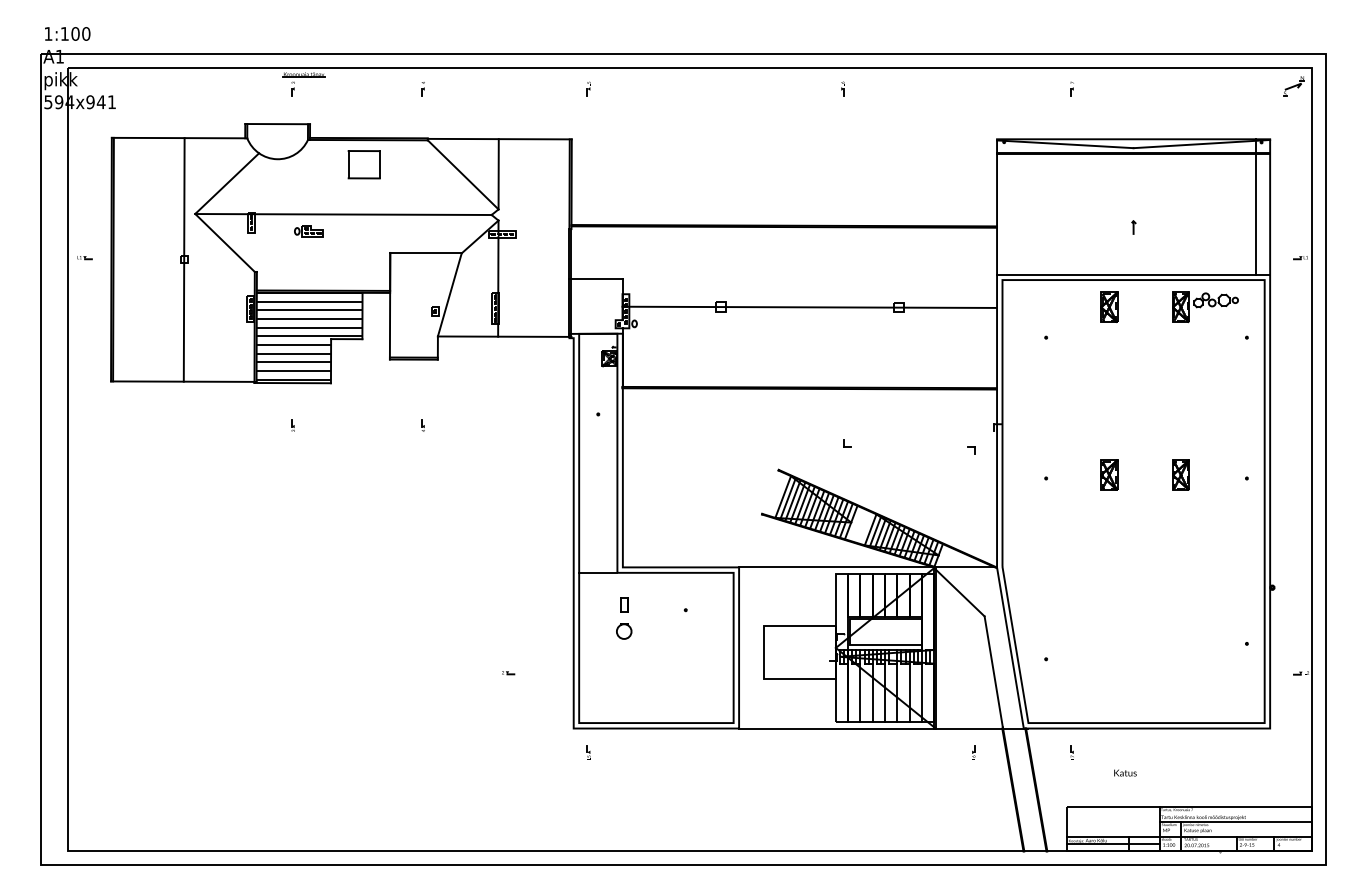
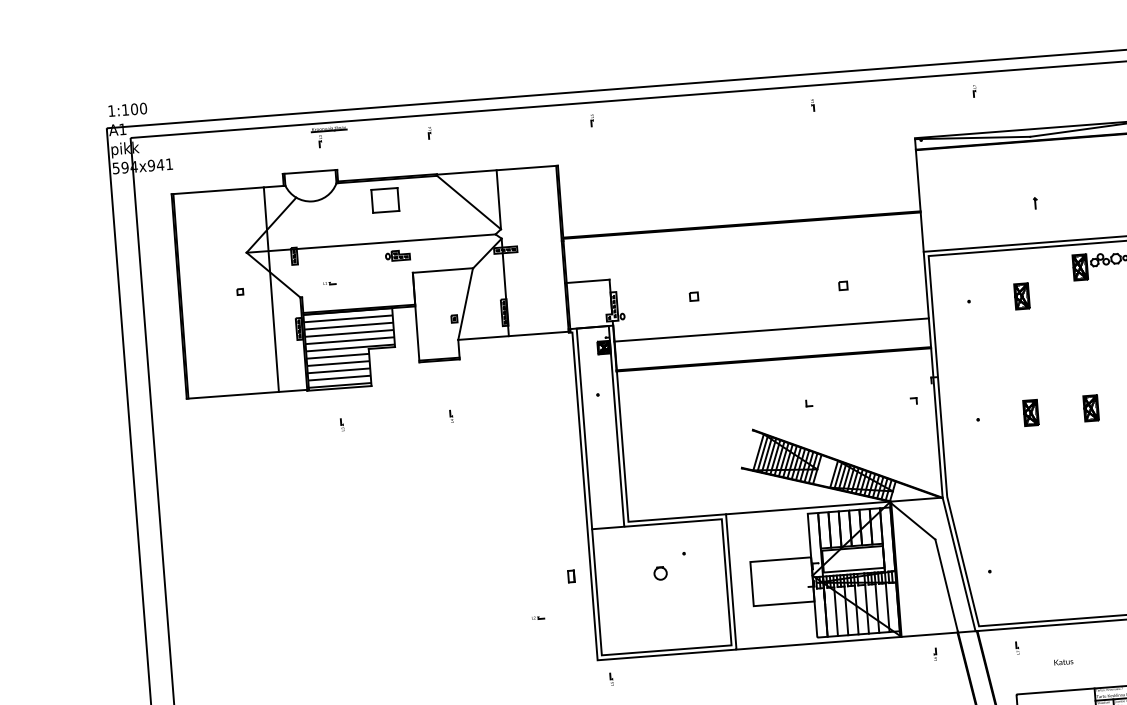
part: (588, 88) -> (592, 120), moved
part: (842, 88) -> (812, 104), moved
part: (308, 231) -> (397, 255), moved
part: (84, 258) -> (329, 283), moved
line: (183, 259) -> (270, 289), moved
line: (809, 306) -> (771, 329), moved
part: (1109, 306) -> (1022, 295), moved
part: (624, 604) -> (571, 576), moved
circle: (624, 631) -> (660, 573), moved

